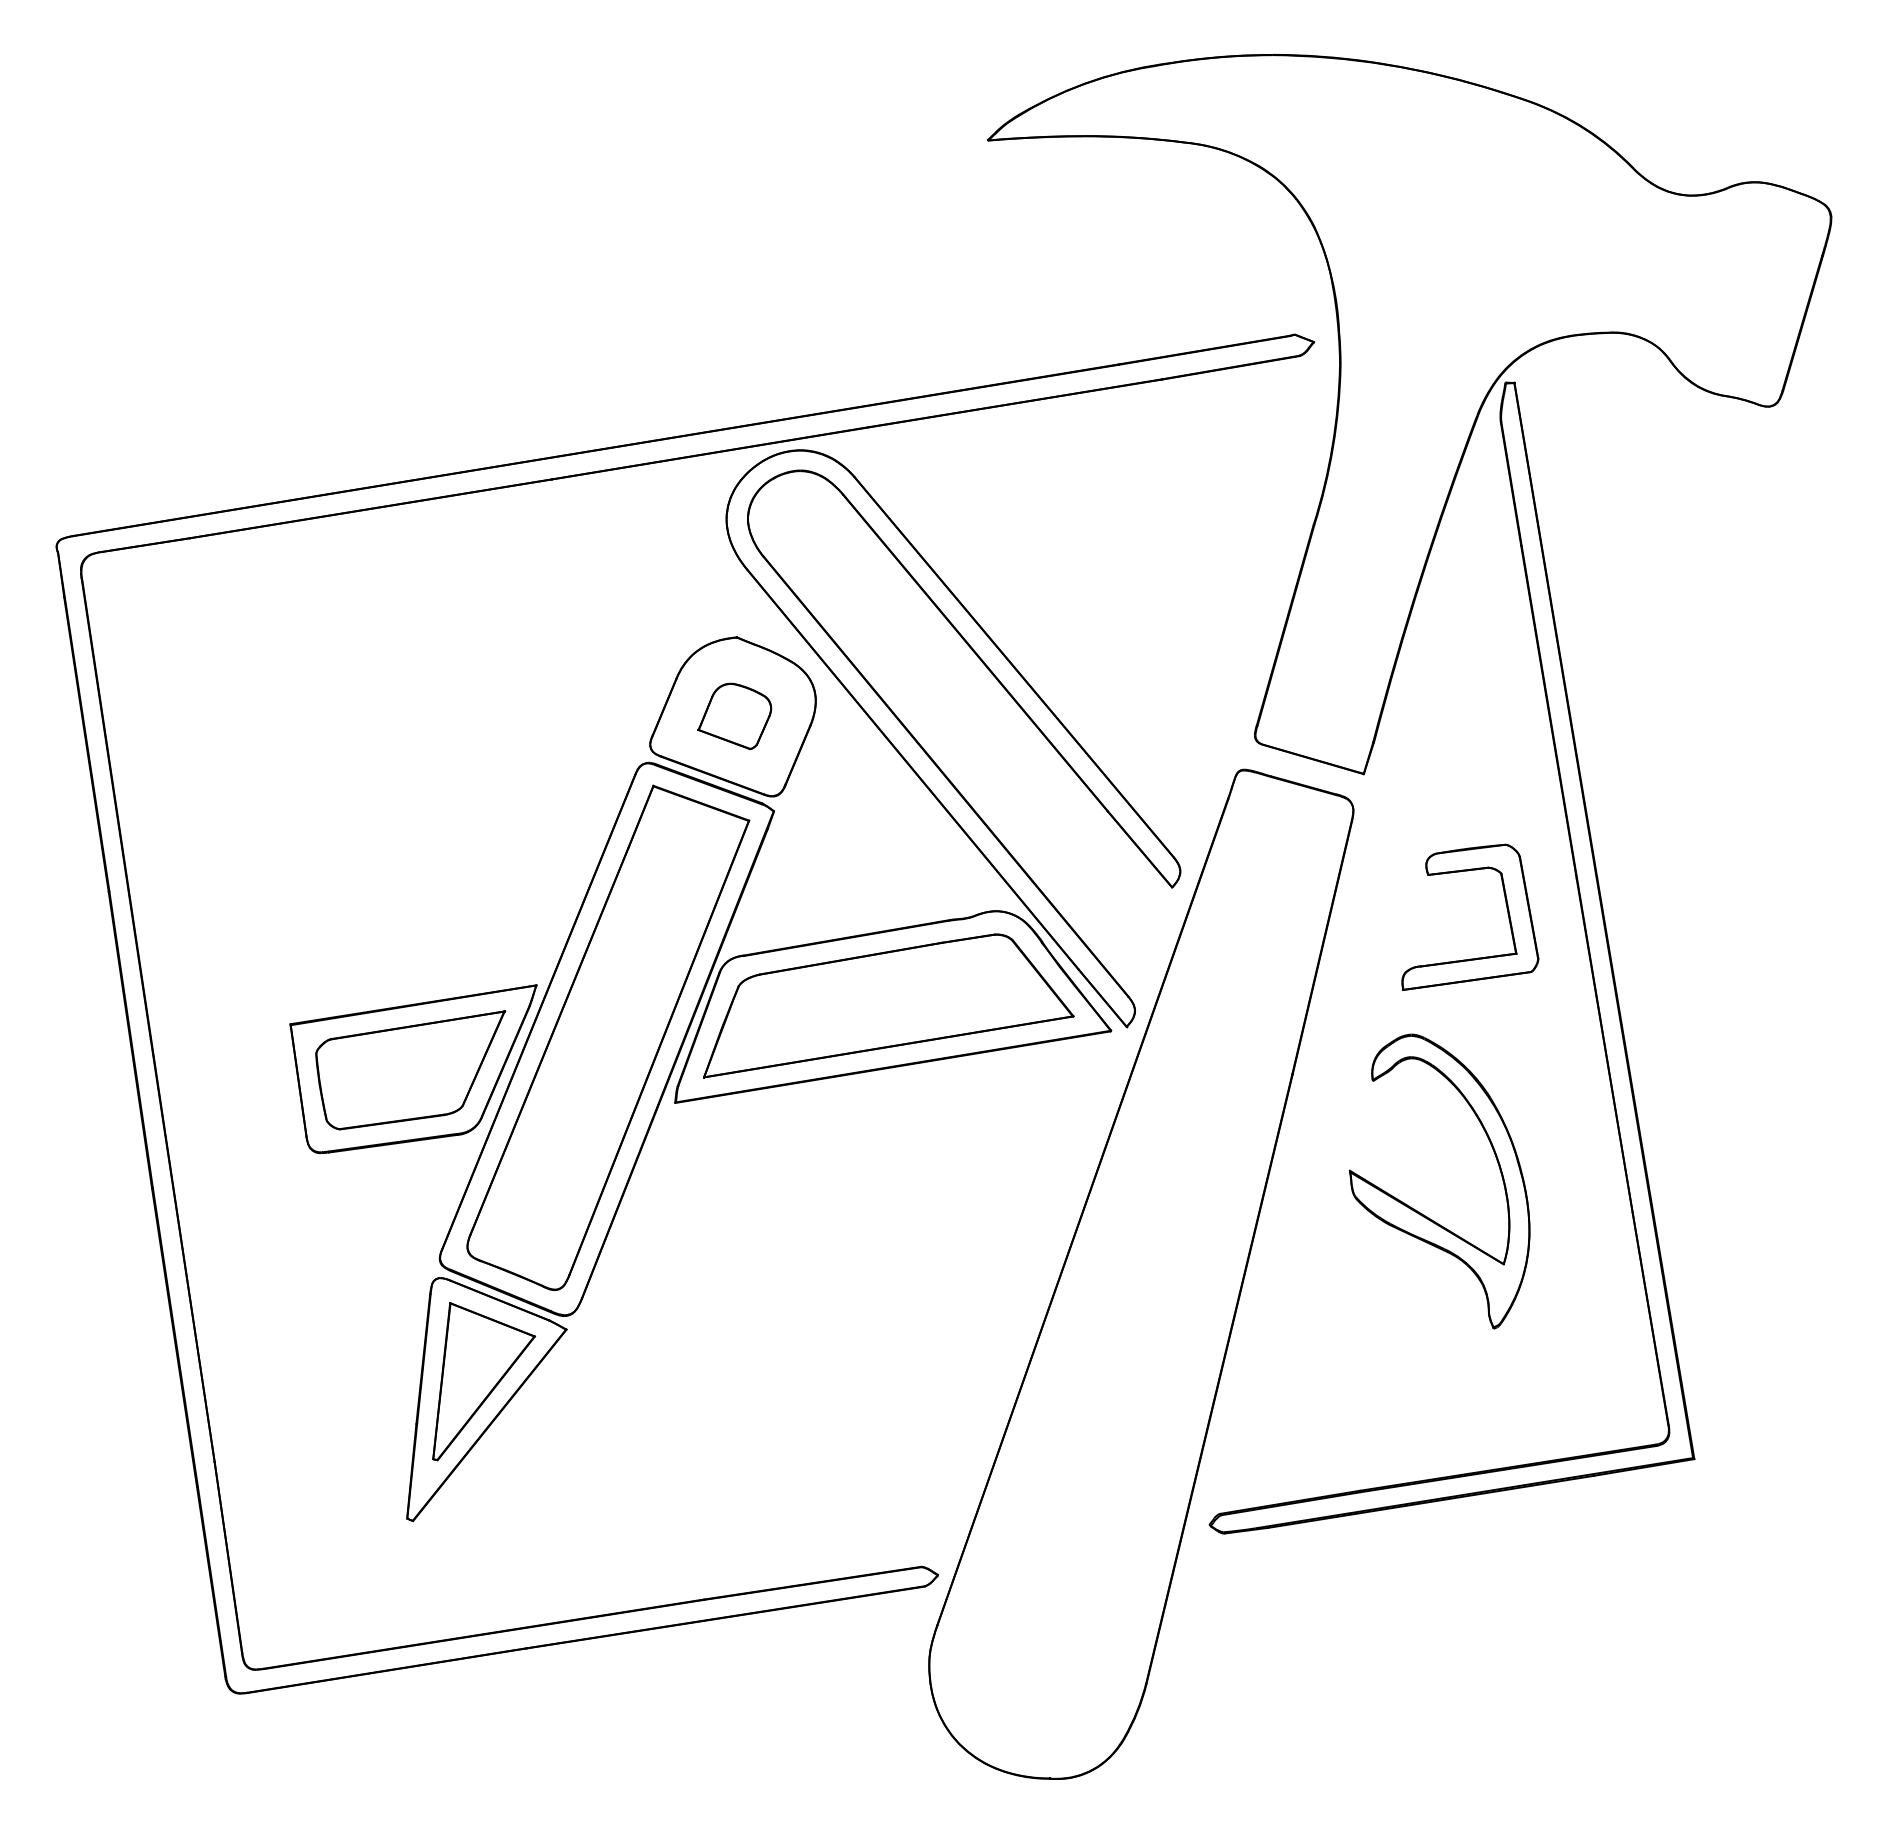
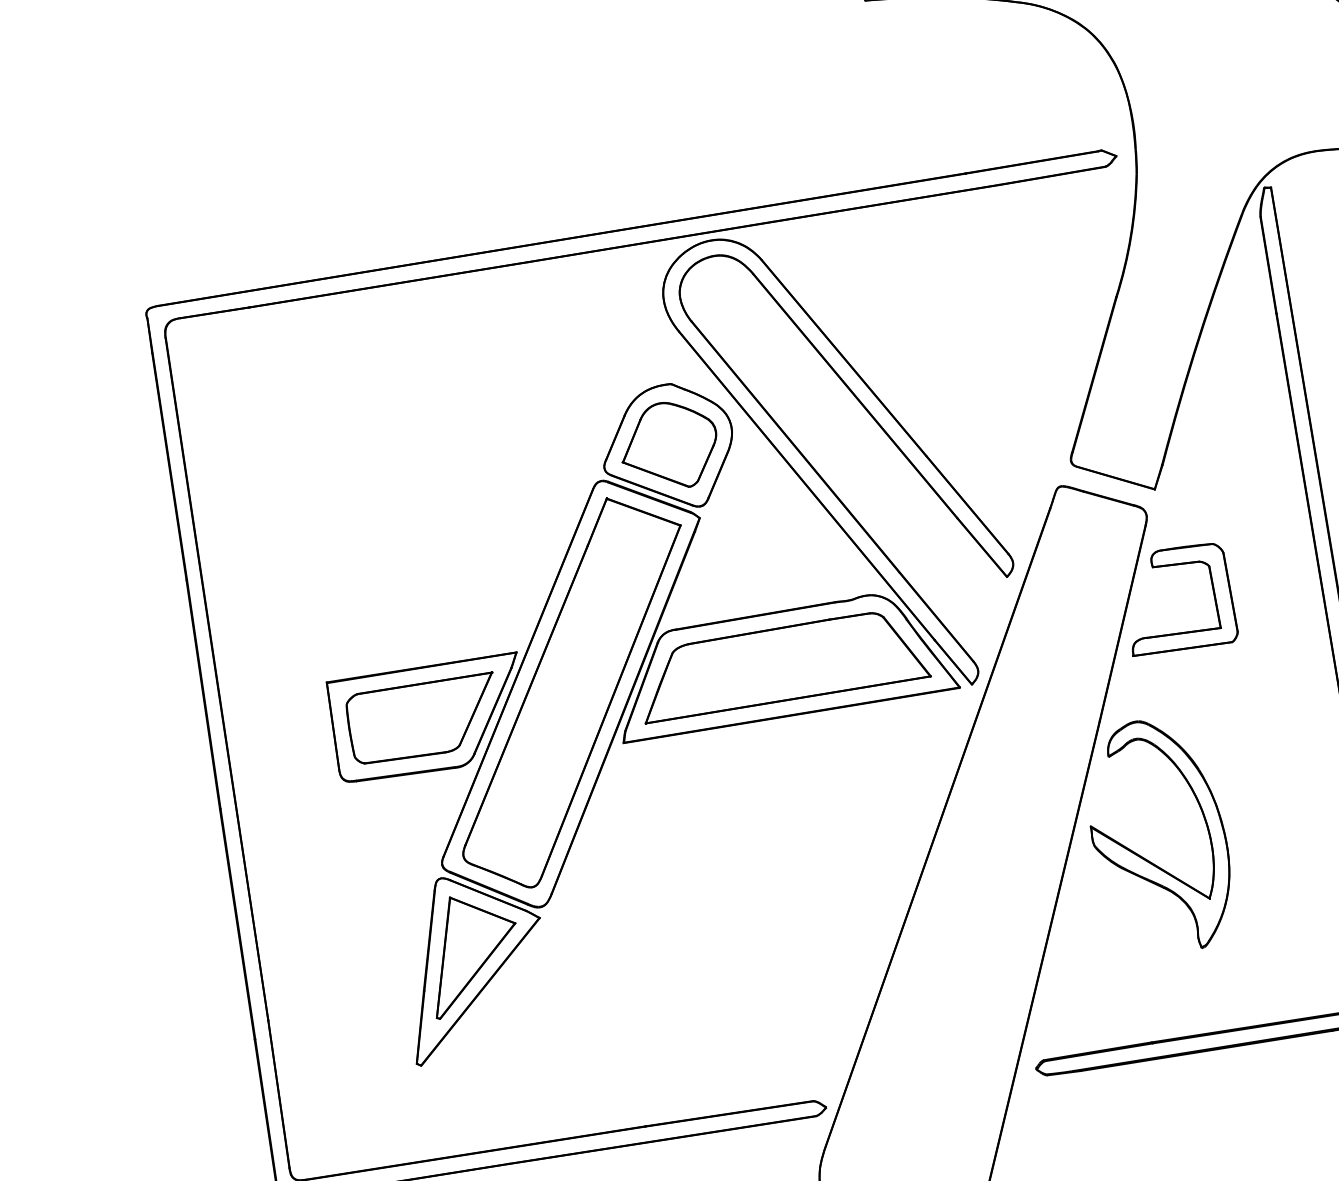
part: (734, 716) -> (669, 445), size x1.67
part: (1506, 908) -> (1213, 593), moved
part: (1419, 1211) -> (1144, 857), moved

